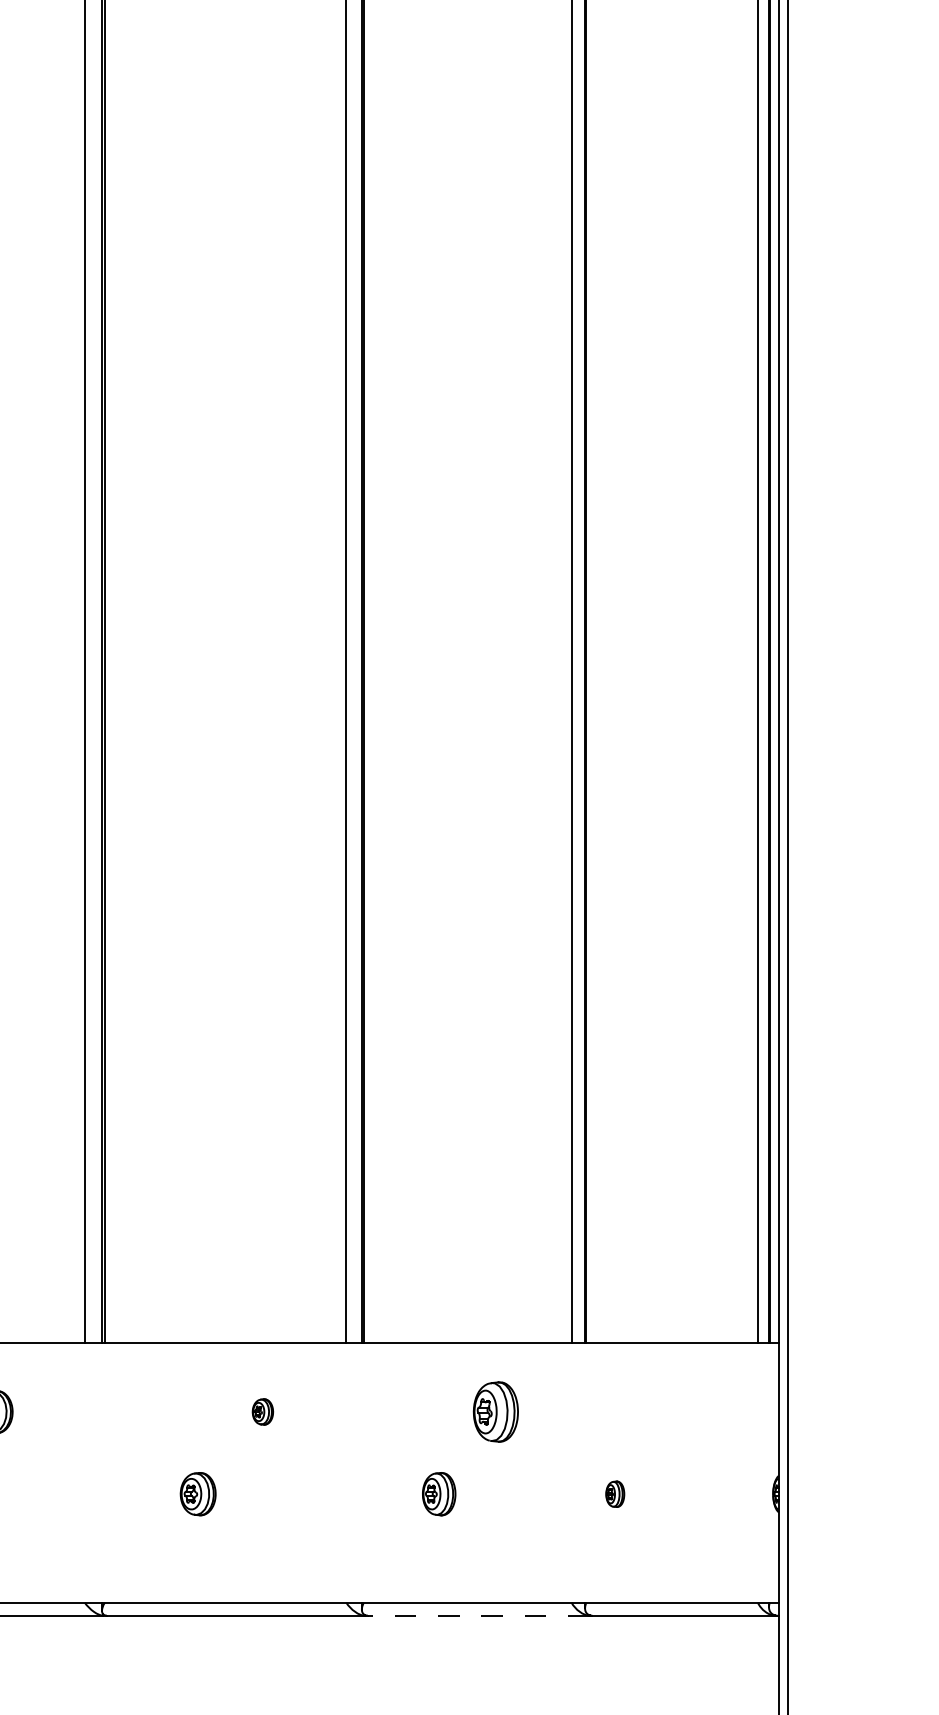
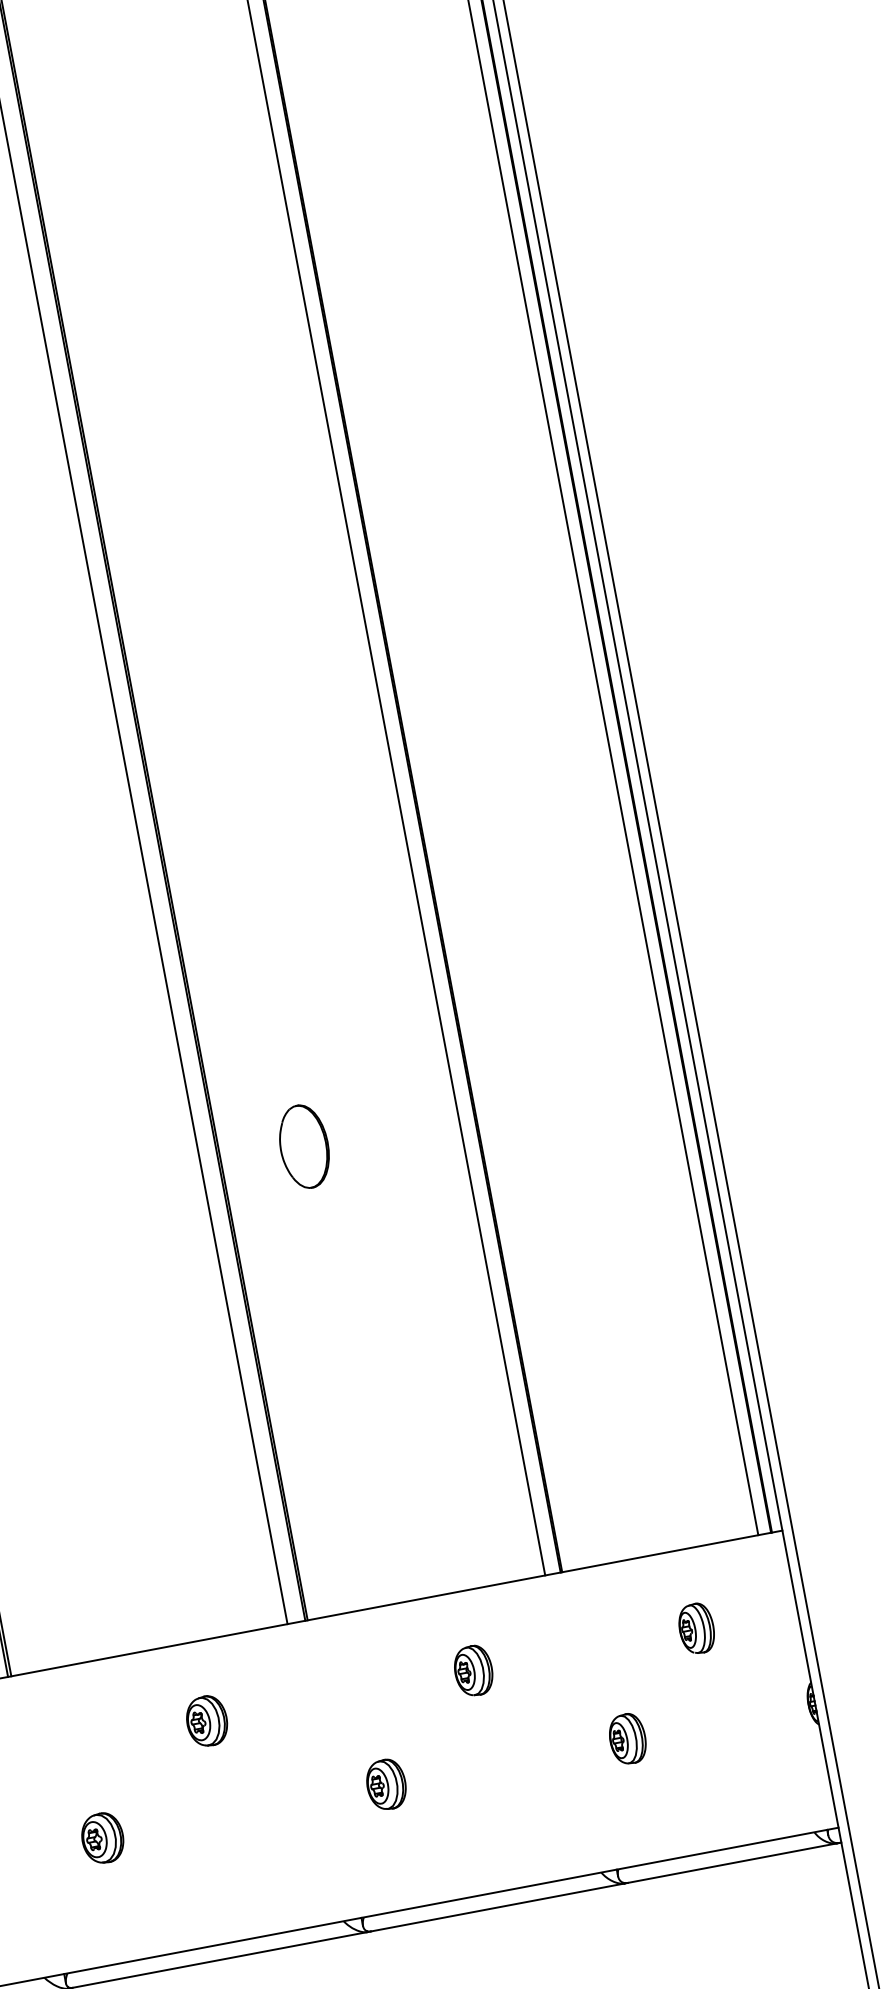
part: (436, 942) -> (304, 1146), added
part: (262, 1411) -> (206, 1720), size x1.67
part: (495, 1411) -> (473, 1670), size x0.71
part: (690, 1411) -> (696, 1628), added
part: (197, 1494) -> (102, 1838), moved
part: (439, 1494) -> (386, 1784), moved
part: (615, 1494) -> (628, 1739), size x1.67
line: (478, 1615) -> (497, 1907), dashed -> solid

